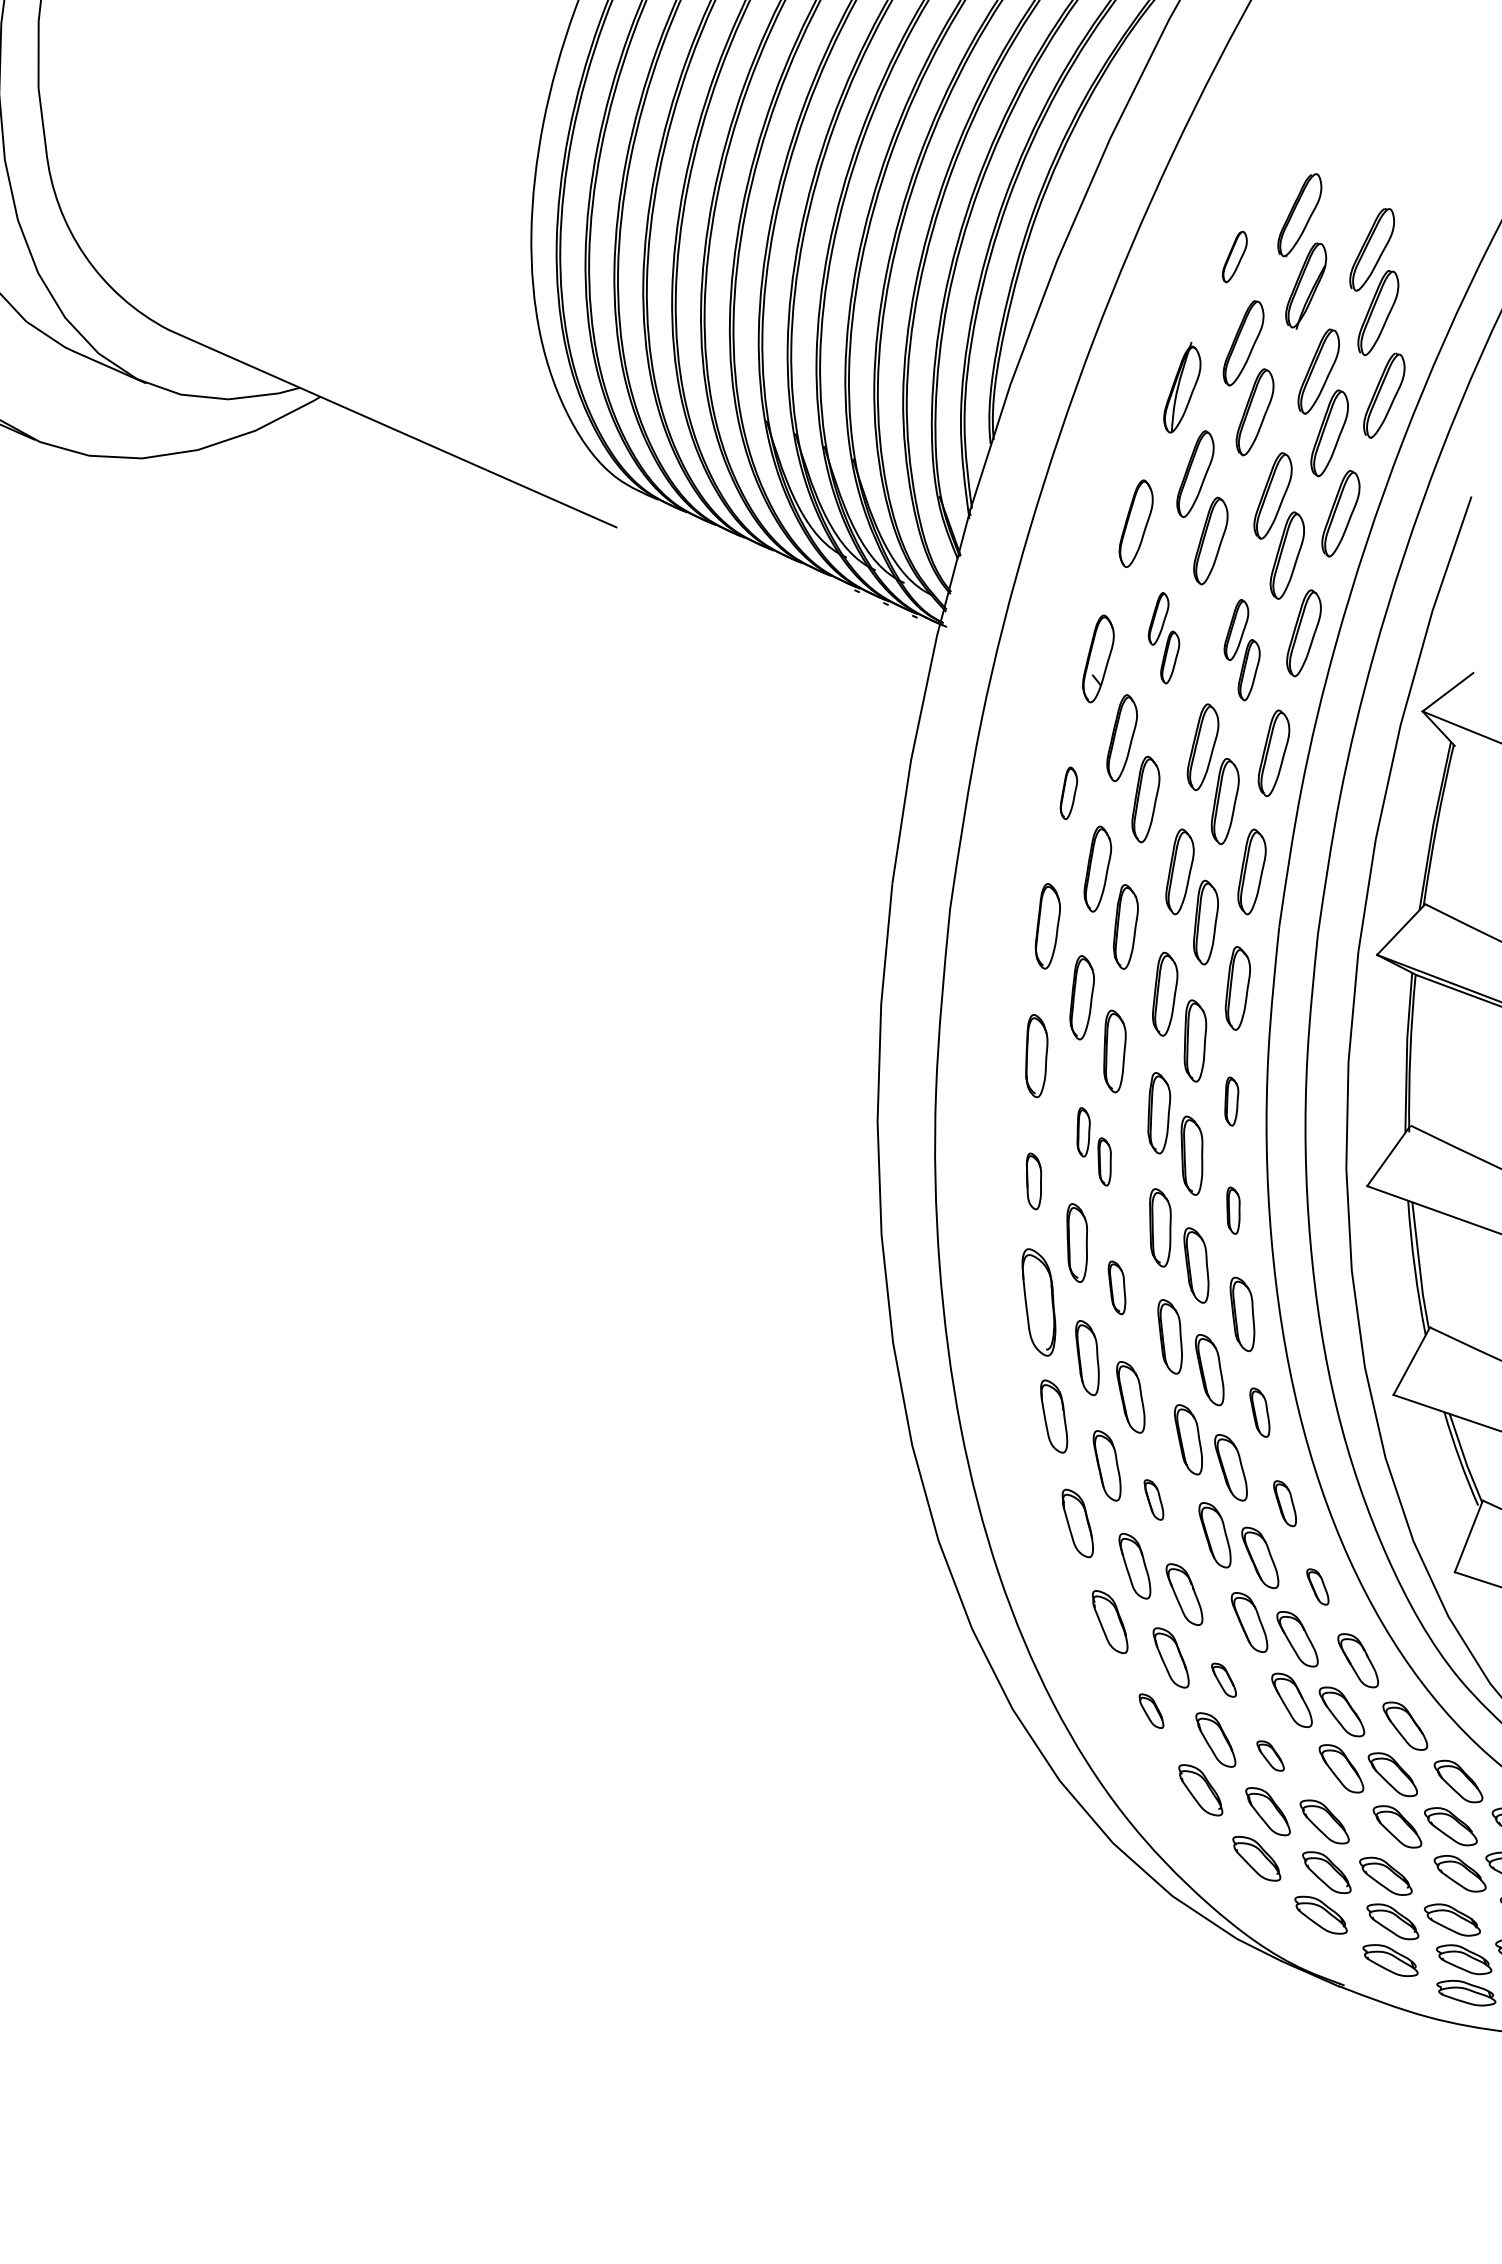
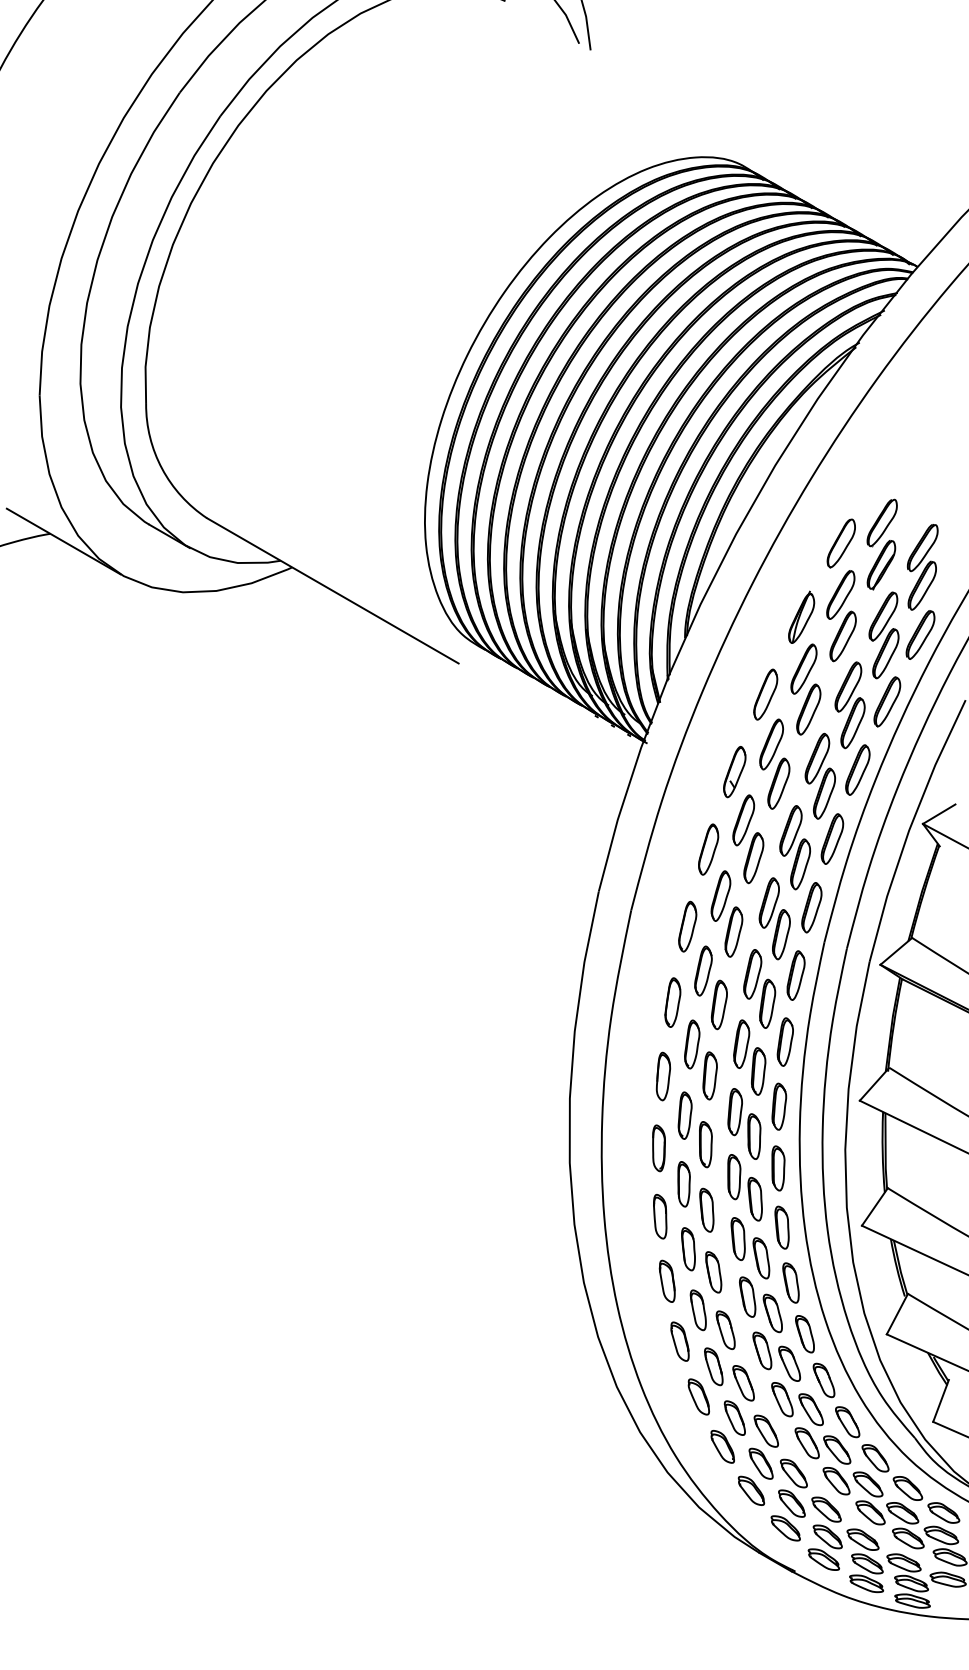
part: (1233, 257) -> (840, 543), size x1.67
part: (1163, 637) -> (774, 763), size x1.67
part: (1240, 649) -> (819, 775), size x1.43
part: (1068, 793) -> (708, 849), size x1.67
part: (1230, 1100) -> (784, 1041), size x1.67
part: (1093, 1146) -> (700, 1059), size x1.67
part: (1034, 1181) -> (663, 1076), size x1.43
part: (1233, 1210) -> (779, 1106), size x1.67
part: (1116, 1287) -> (705, 1144), size x1.43
part: (1038, 1302) -> (658, 1148), size x0.71
part: (1259, 1412) -> (781, 1227), size x1.43
part: (1153, 1500) -> (713, 1272), size x1.67
part: (1284, 1502) -> (790, 1282), size x1.43
part: (1317, 1587) -> (804, 1334), size x1.67
part: (1223, 1680) -> (743, 1383), size x1.67
part: (1151, 1710) -> (698, 1396), size x1.67
part: (1269, 1755) -> (765, 1430), size x1.67

